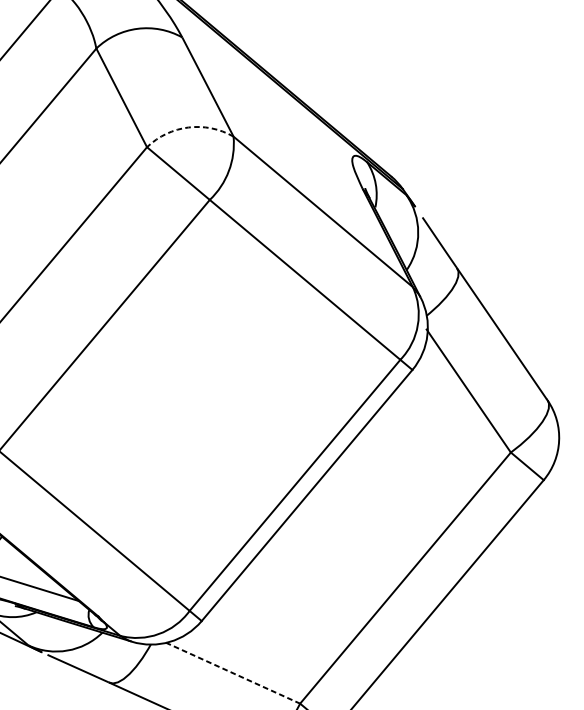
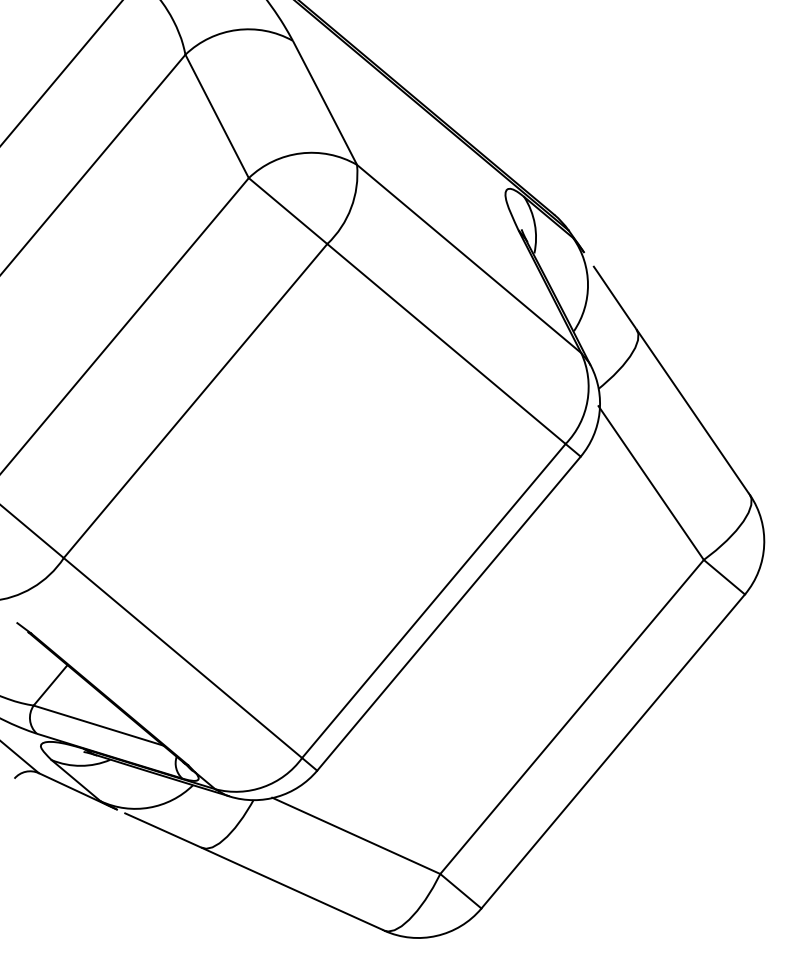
arc: (188, 127) -> (300, 153), dashed -> solid
line: (233, 673) -> (356, 836), dashed -> solid

